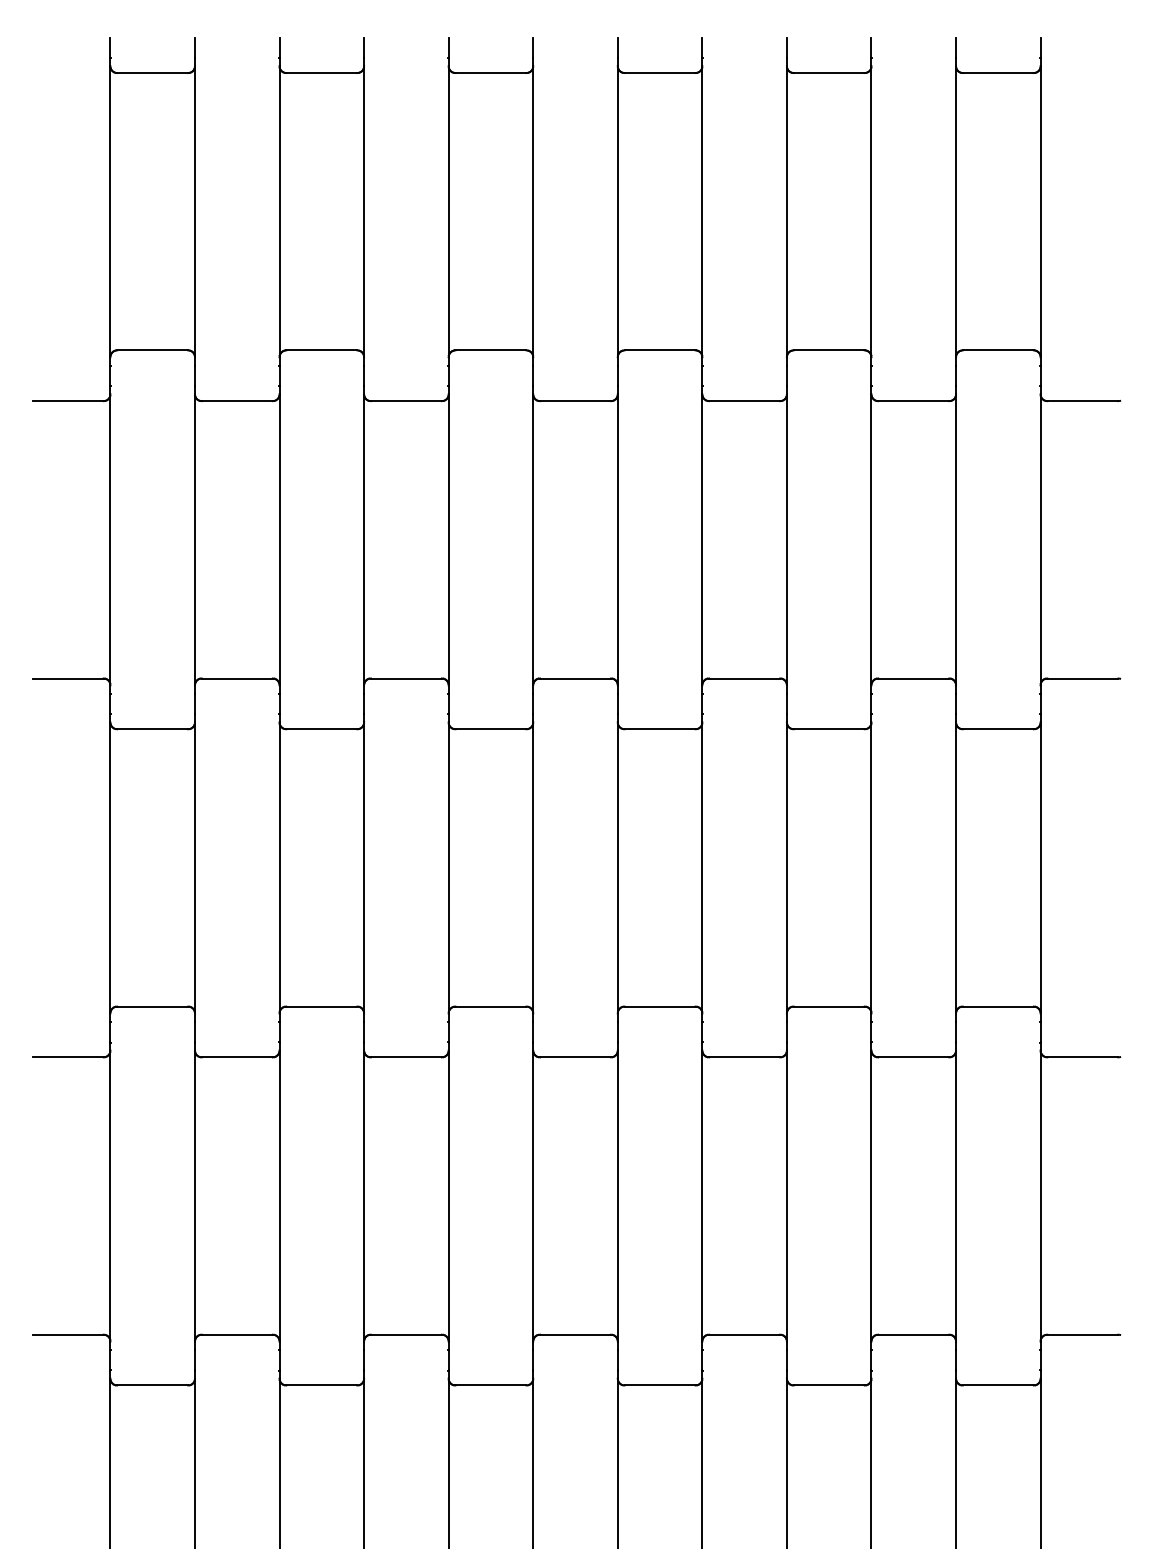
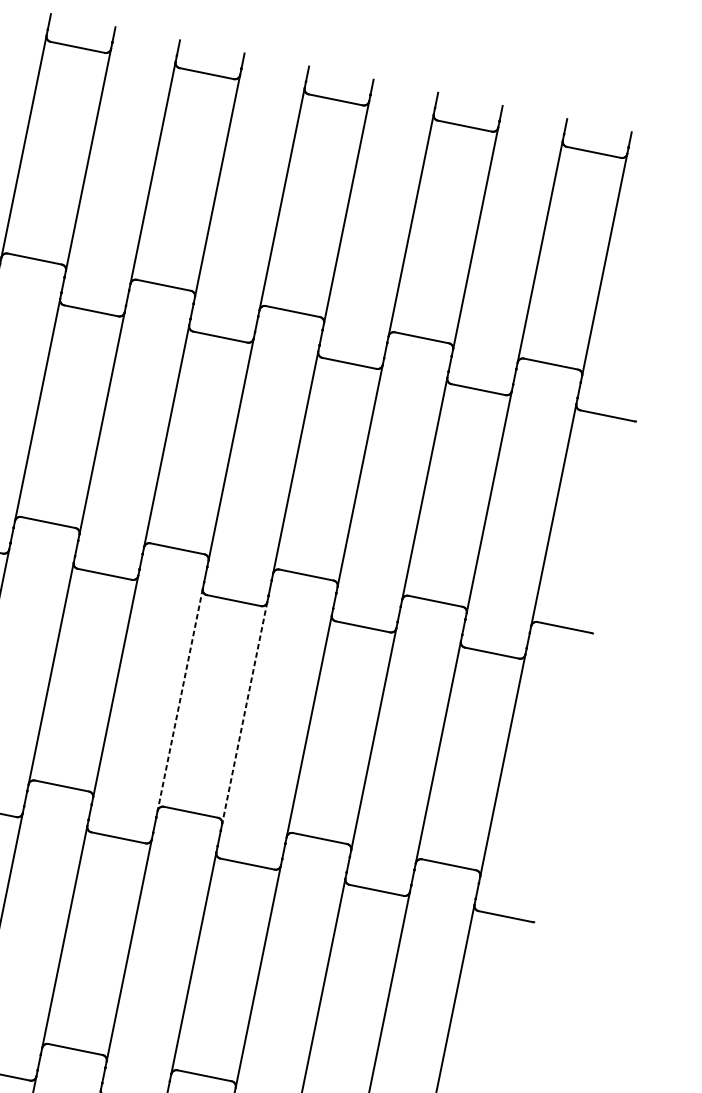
line: (617, 868) -> (179, 700), solid -> dashed
line: (702, 868) -> (244, 713), solid -> dashed

